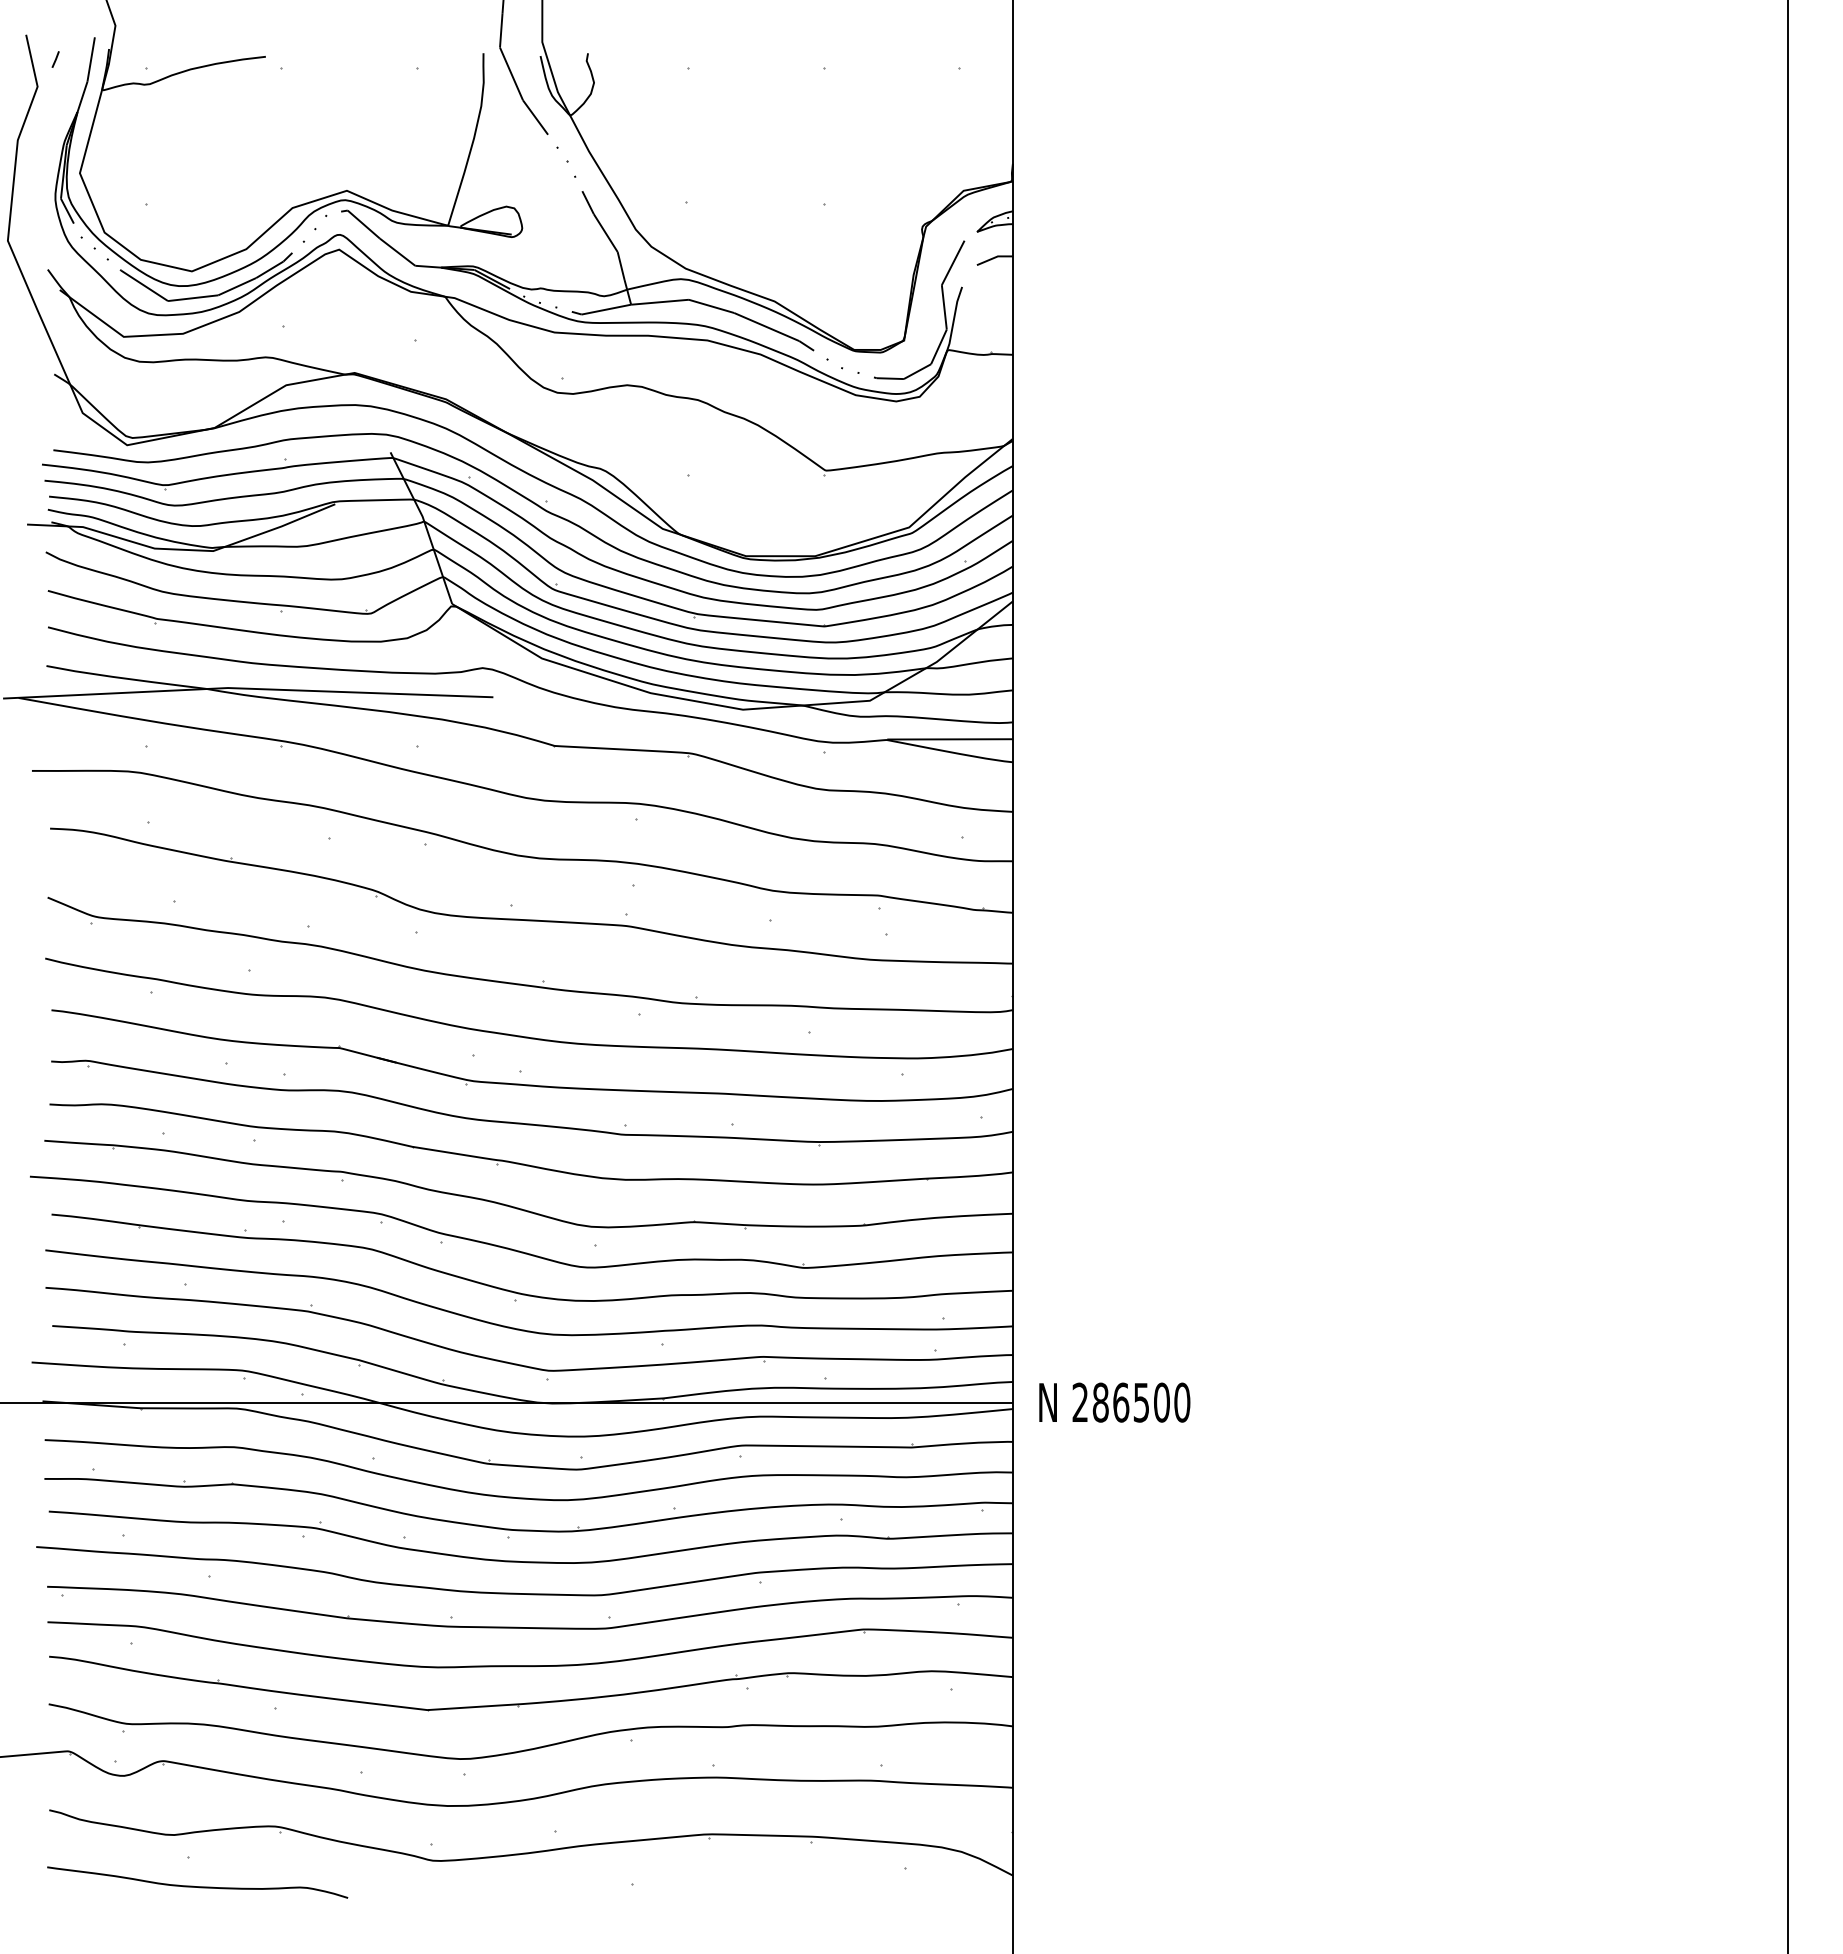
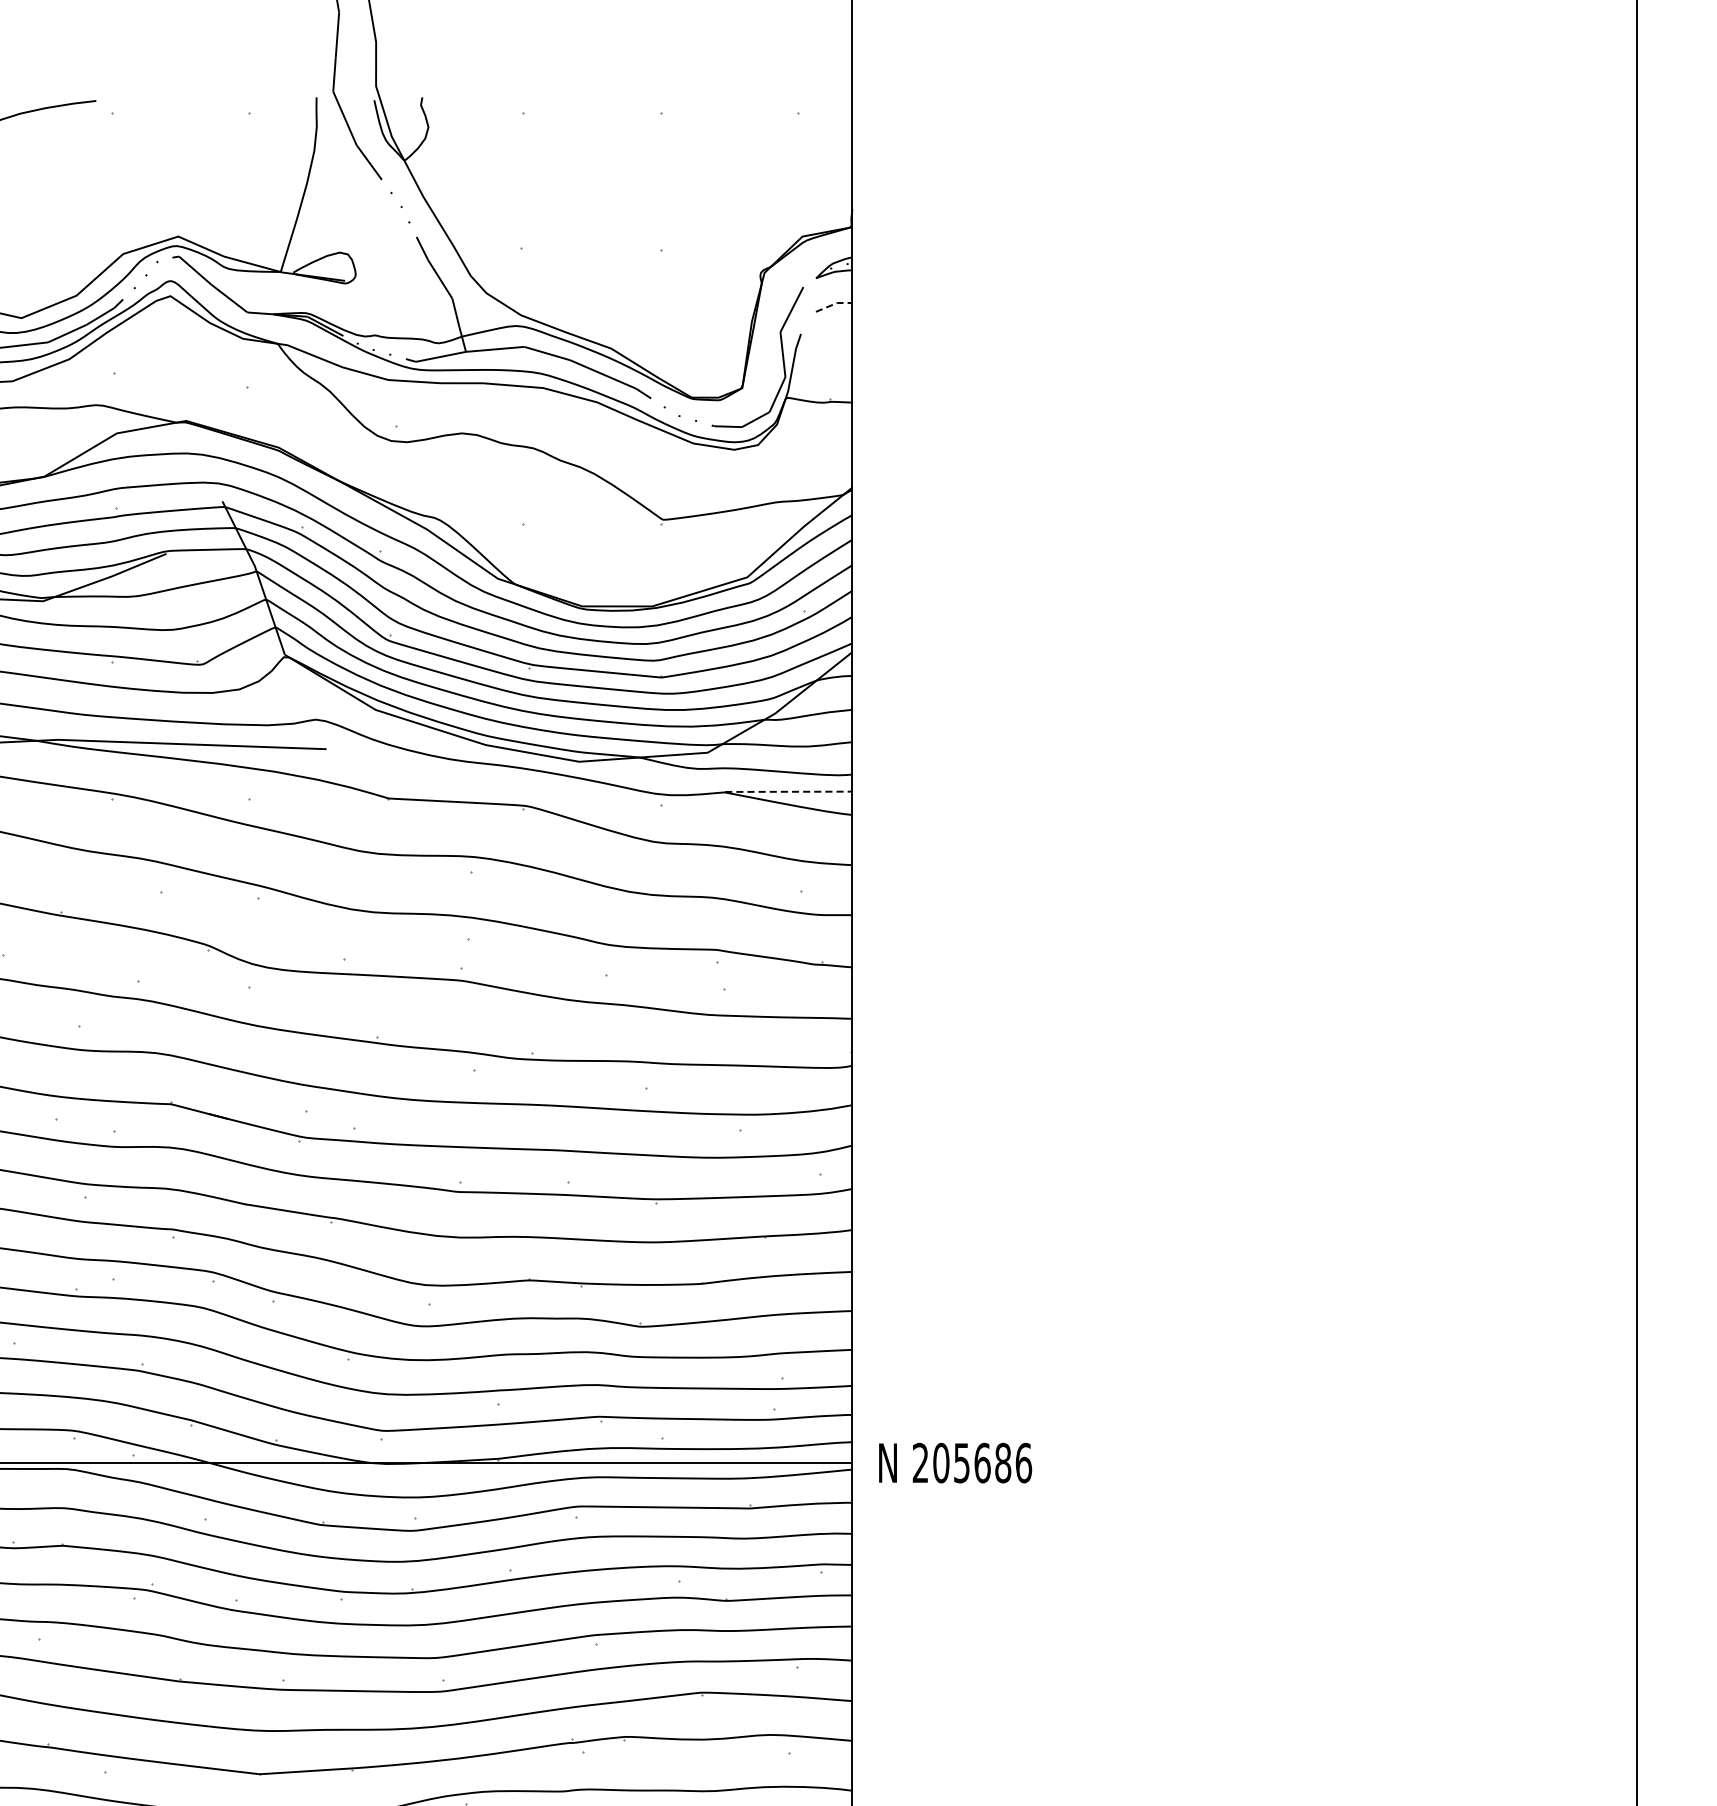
line: (995, 257) -> (834, 304), solid -> dashed
line: (950, 739) -> (789, 791), solid -> dashed
text: (1141, 1402) -> (982, 1462), 286500 -> 205686

